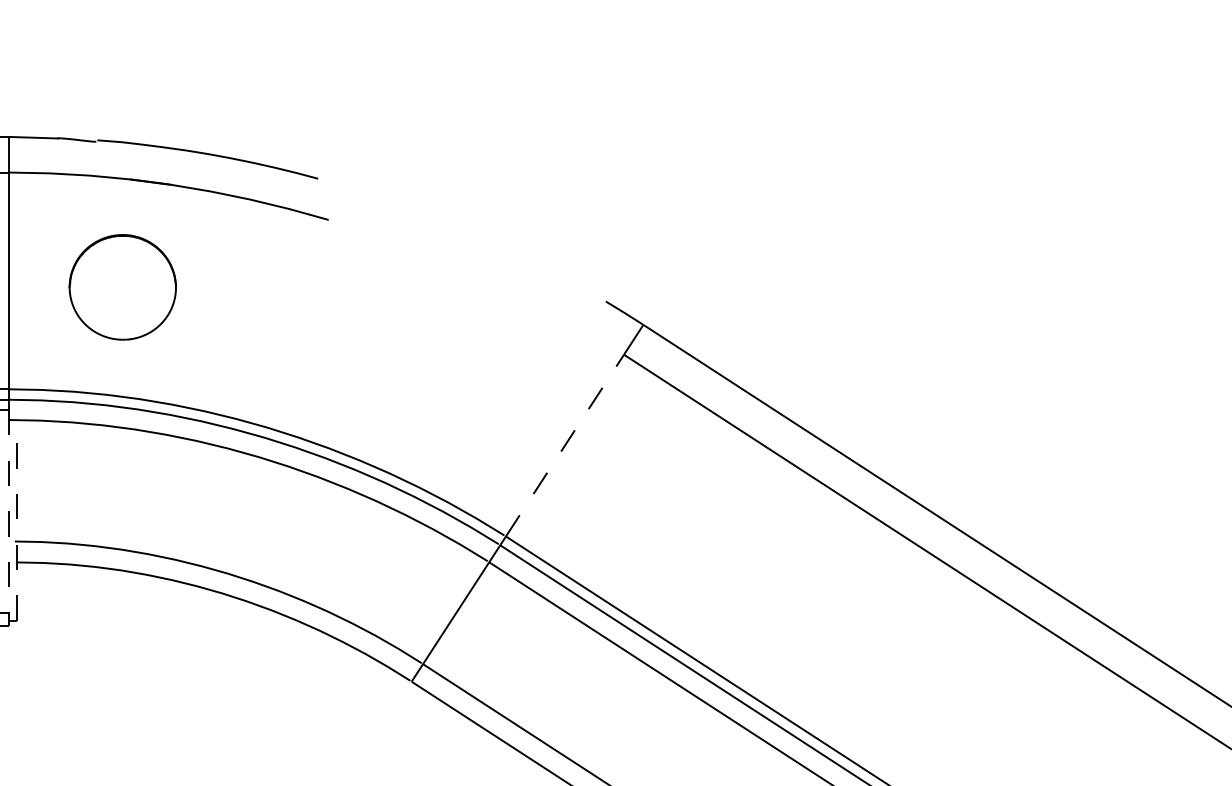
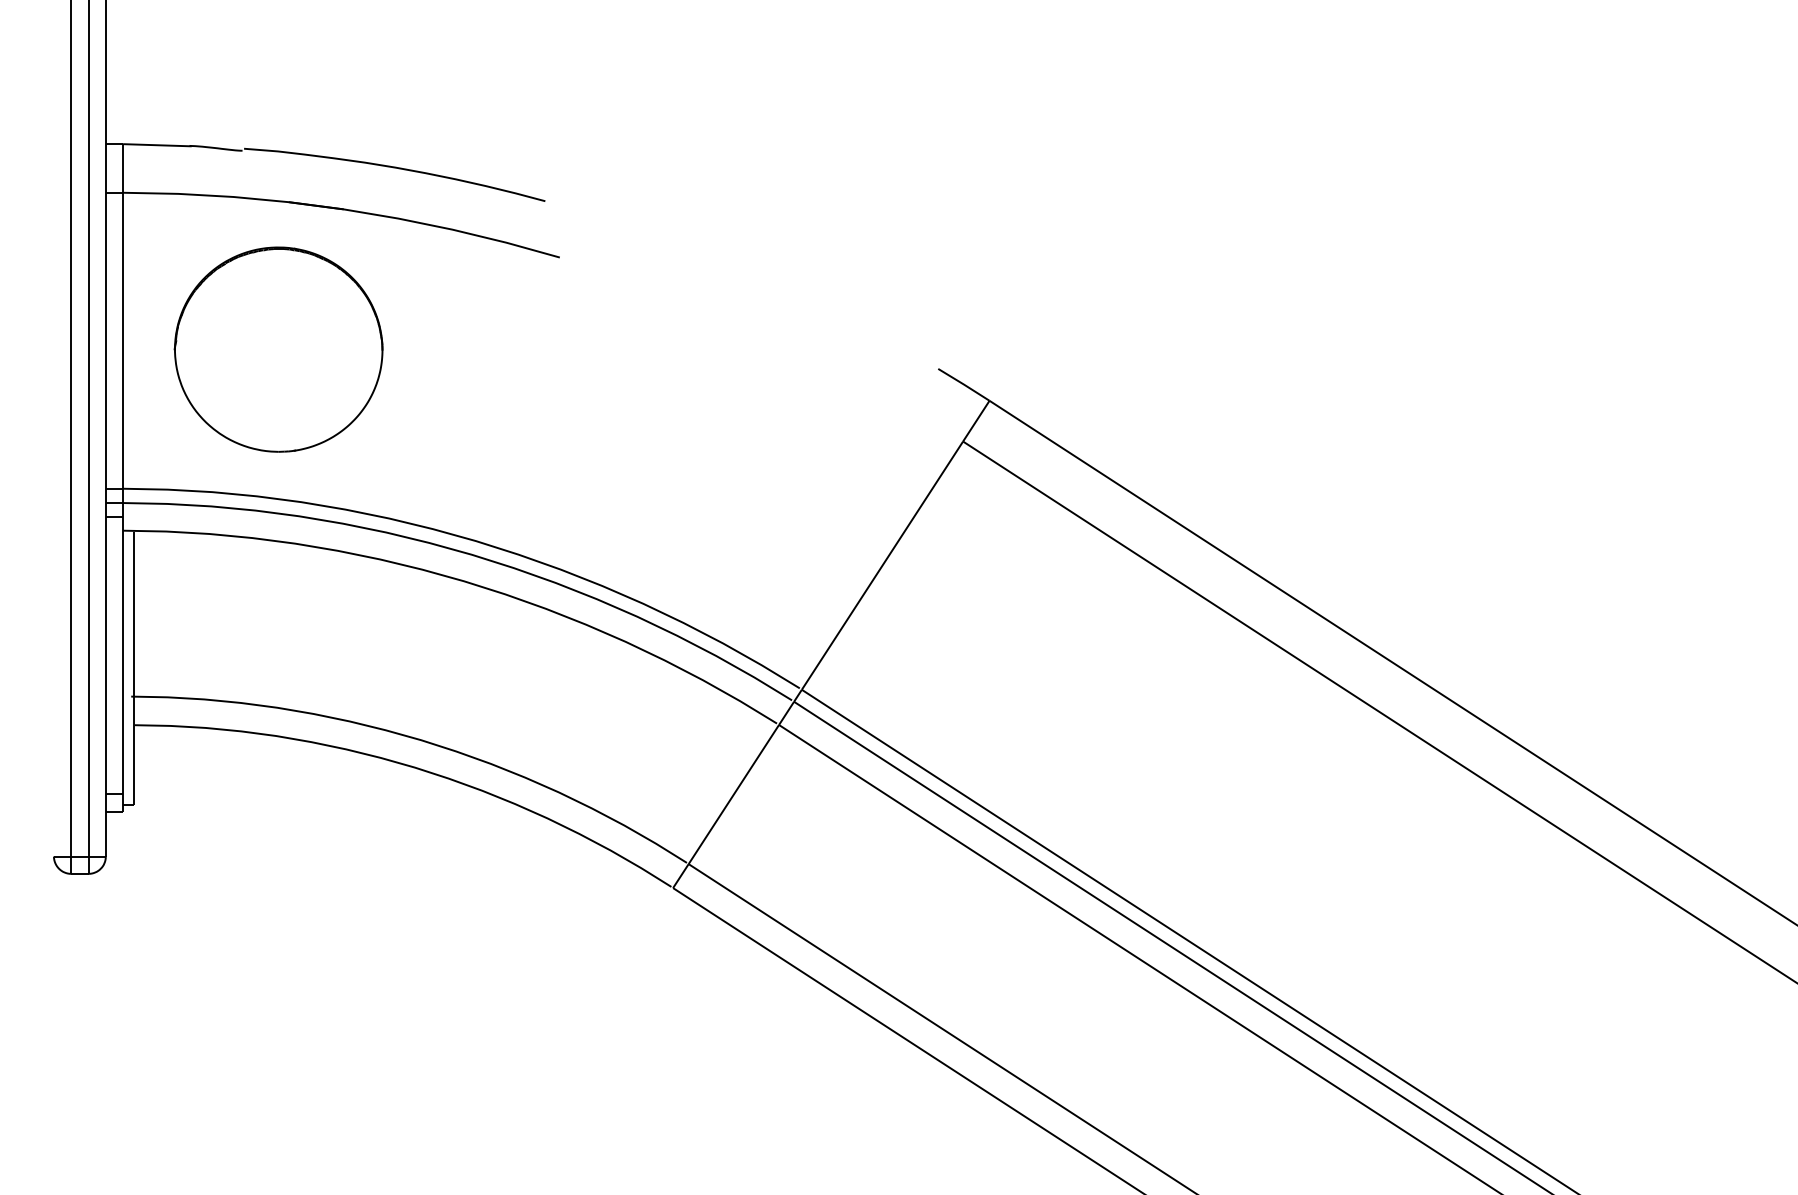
part: (122, 287) -> (278, 349), size x1.43
line: (565, 445) -> (882, 565), dashed -> solid
line: (9, 511) -> (123, 655), dashed -> solid
line: (16, 520) -> (133, 667), dashed -> solid

